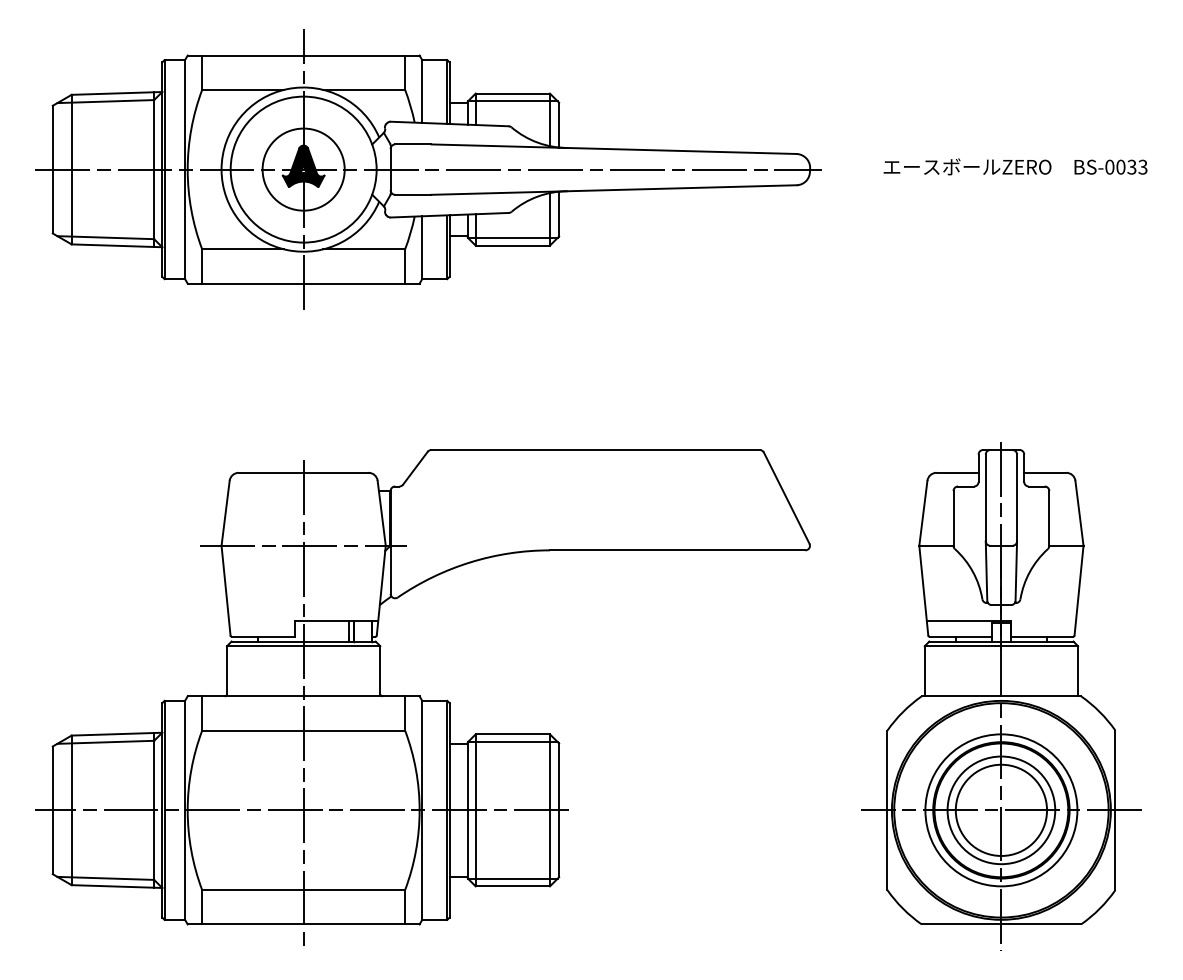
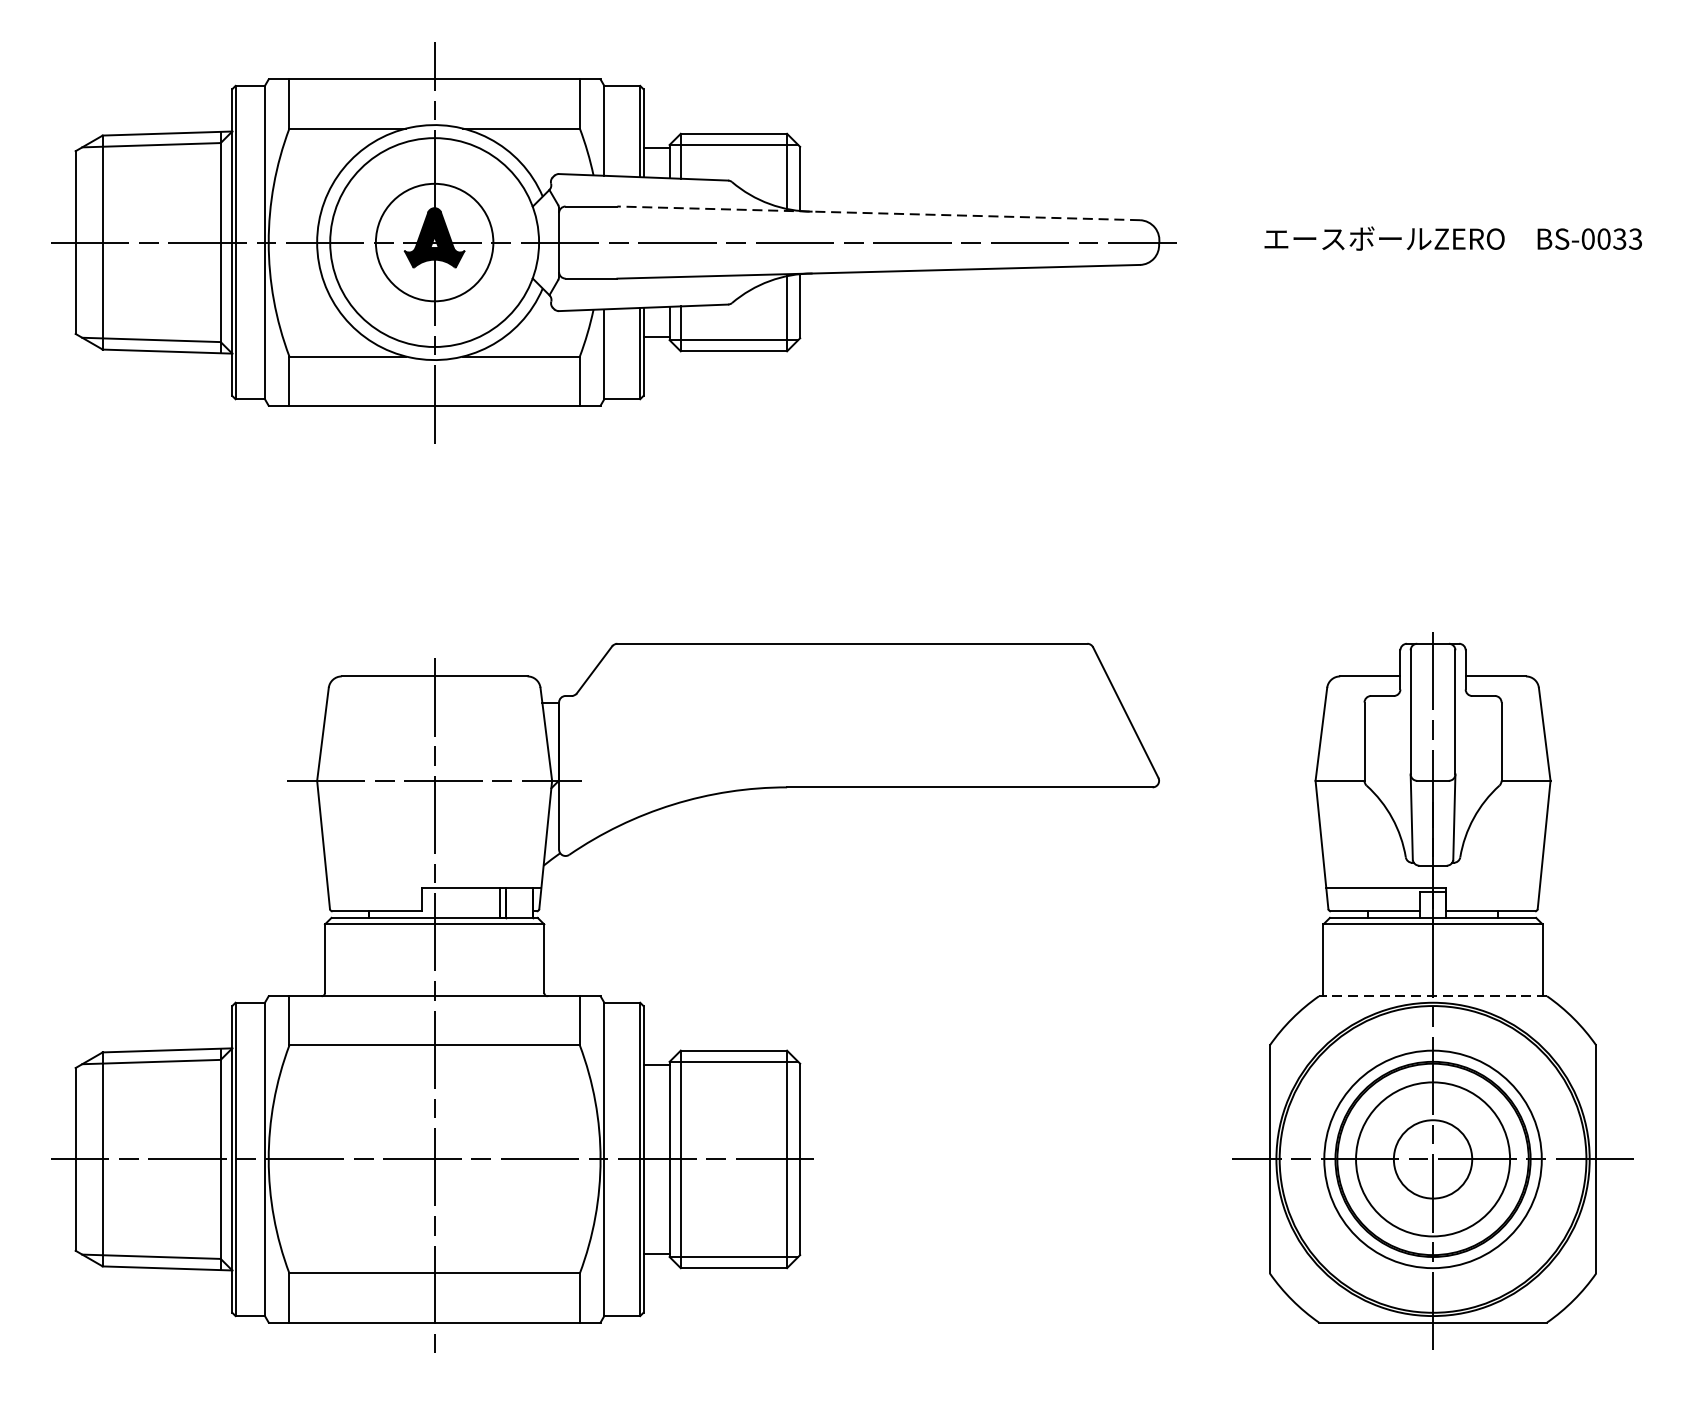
line: (614, 149) -> (879, 213), solid -> dashed
line: (1001, 696) -> (1433, 996), solid -> dashed
circle: (1001, 809) -> (1433, 1158), size x0.6

